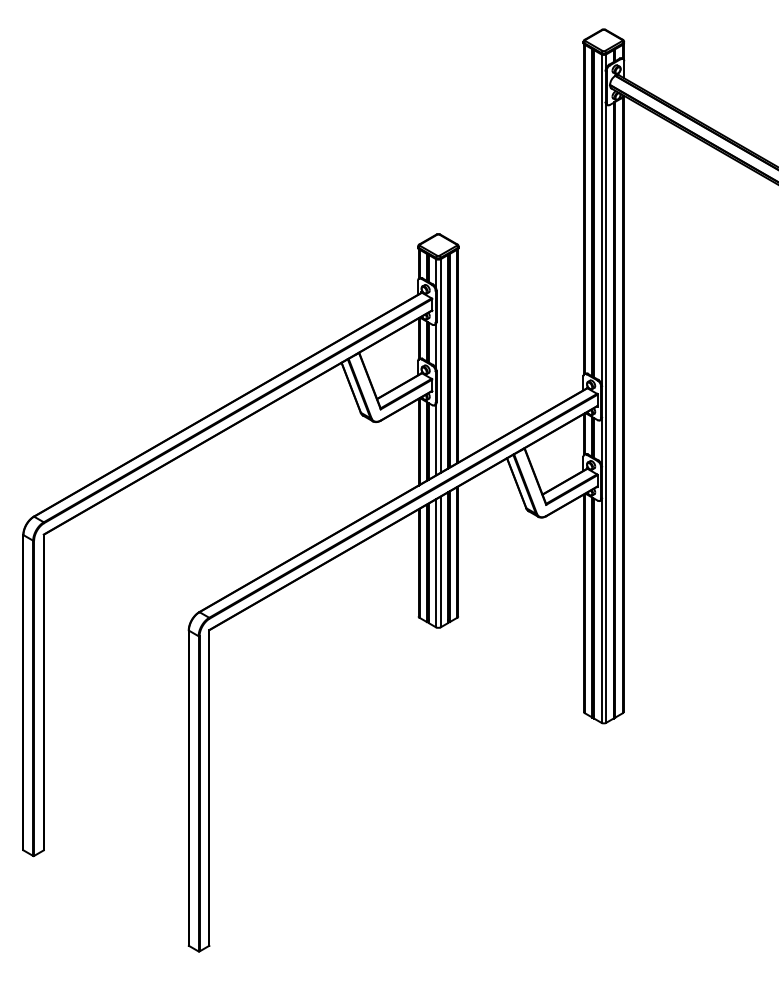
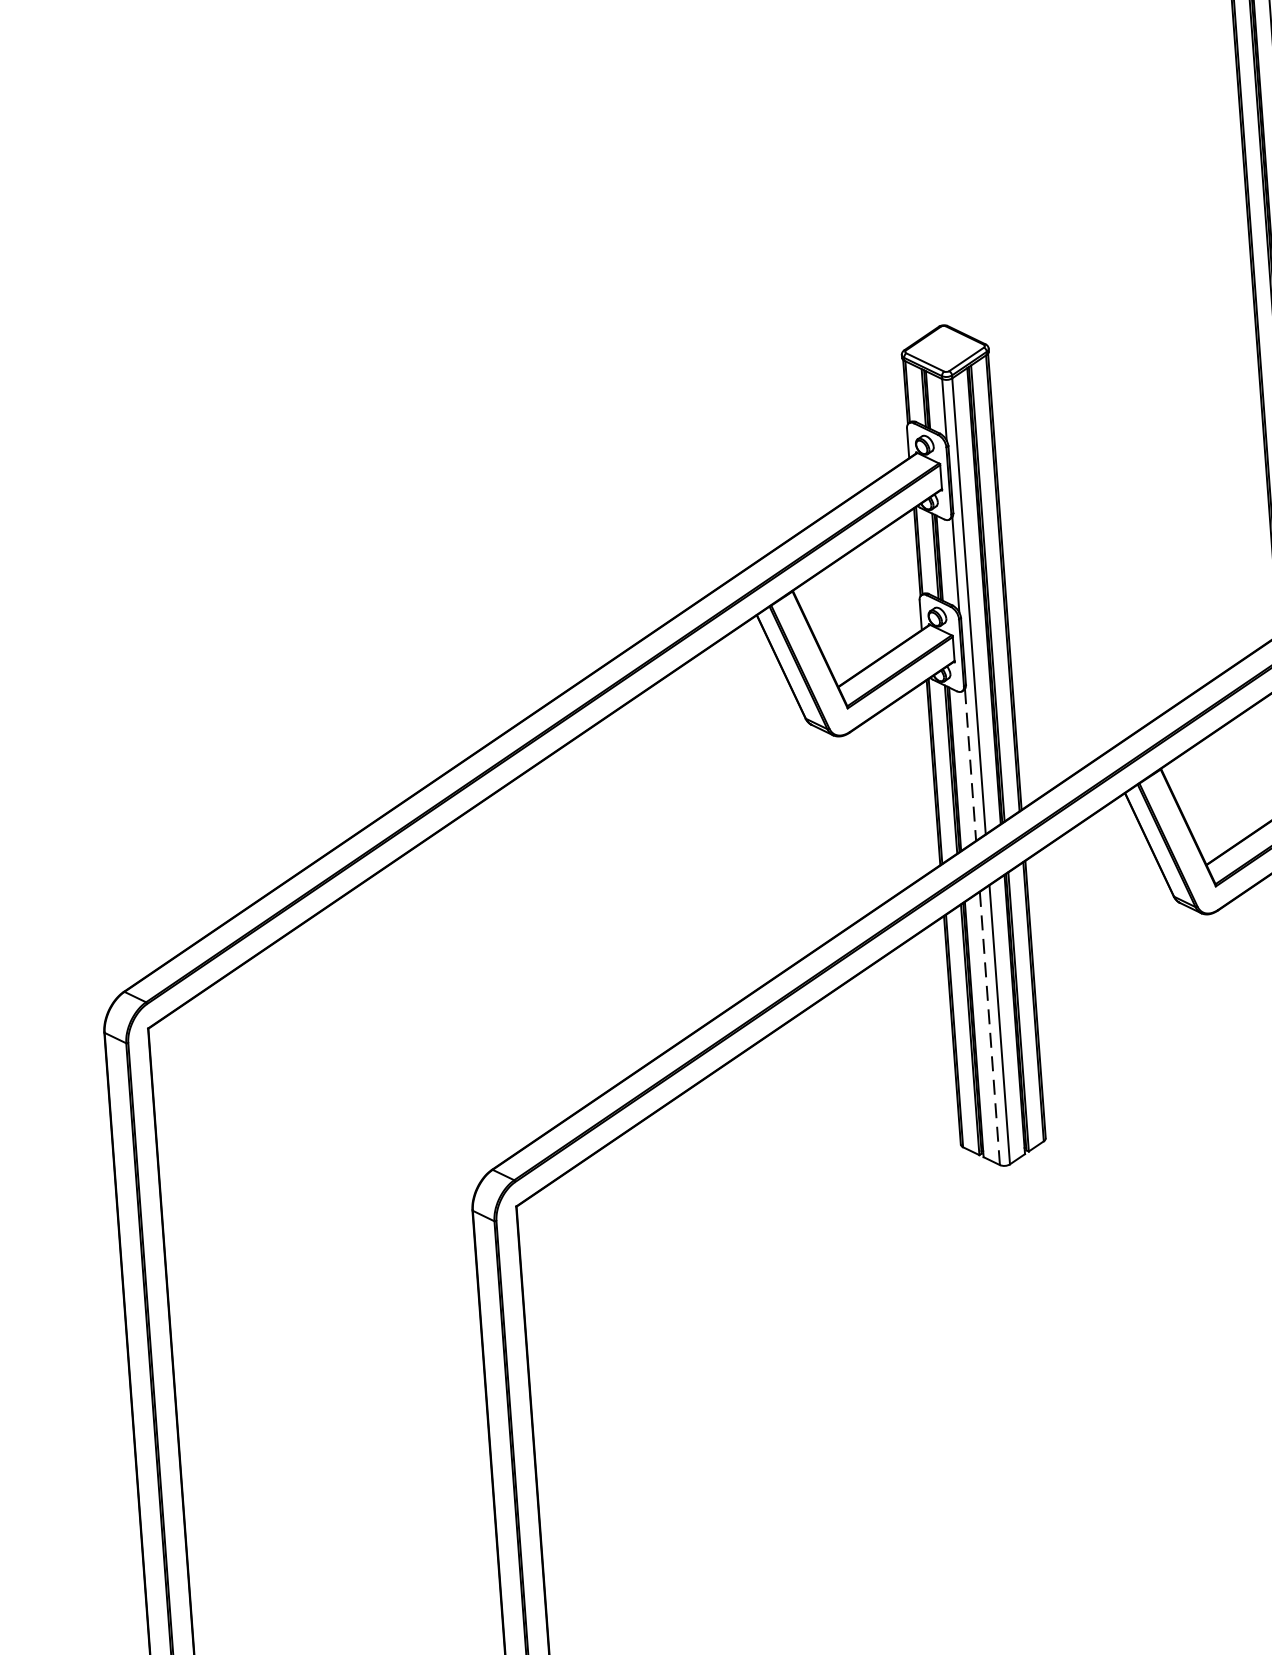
line: (436, 439) -> (971, 763), solid -> dashed
line: (436, 563) -> (990, 1028), solid -> dashed

